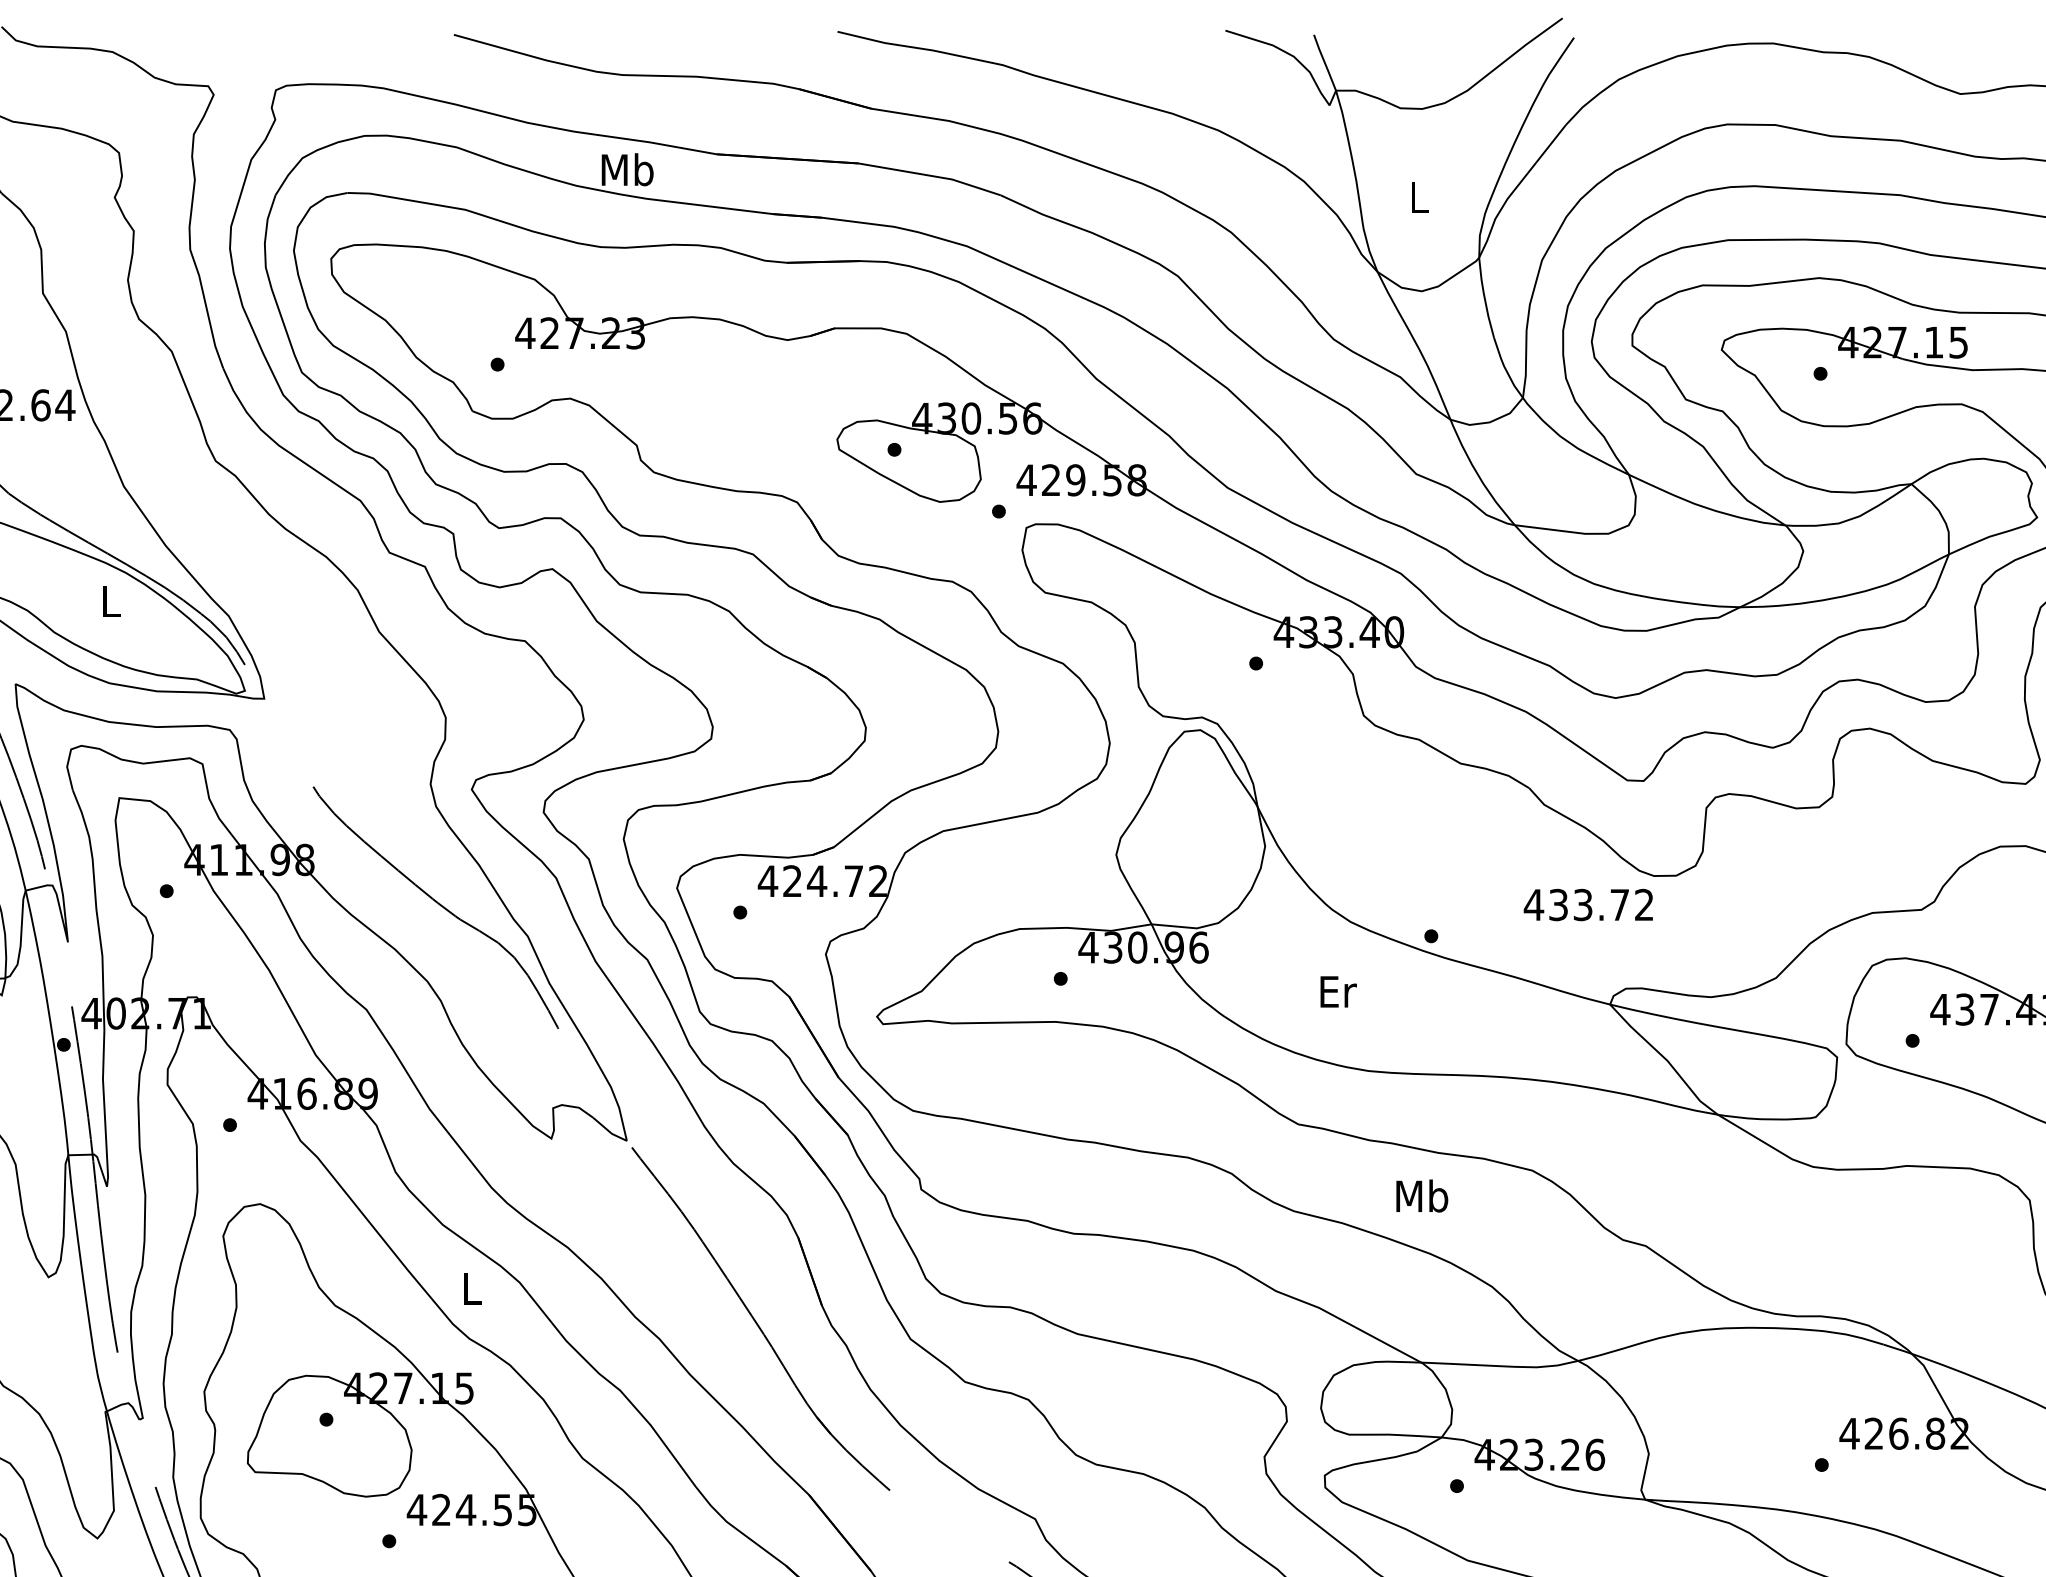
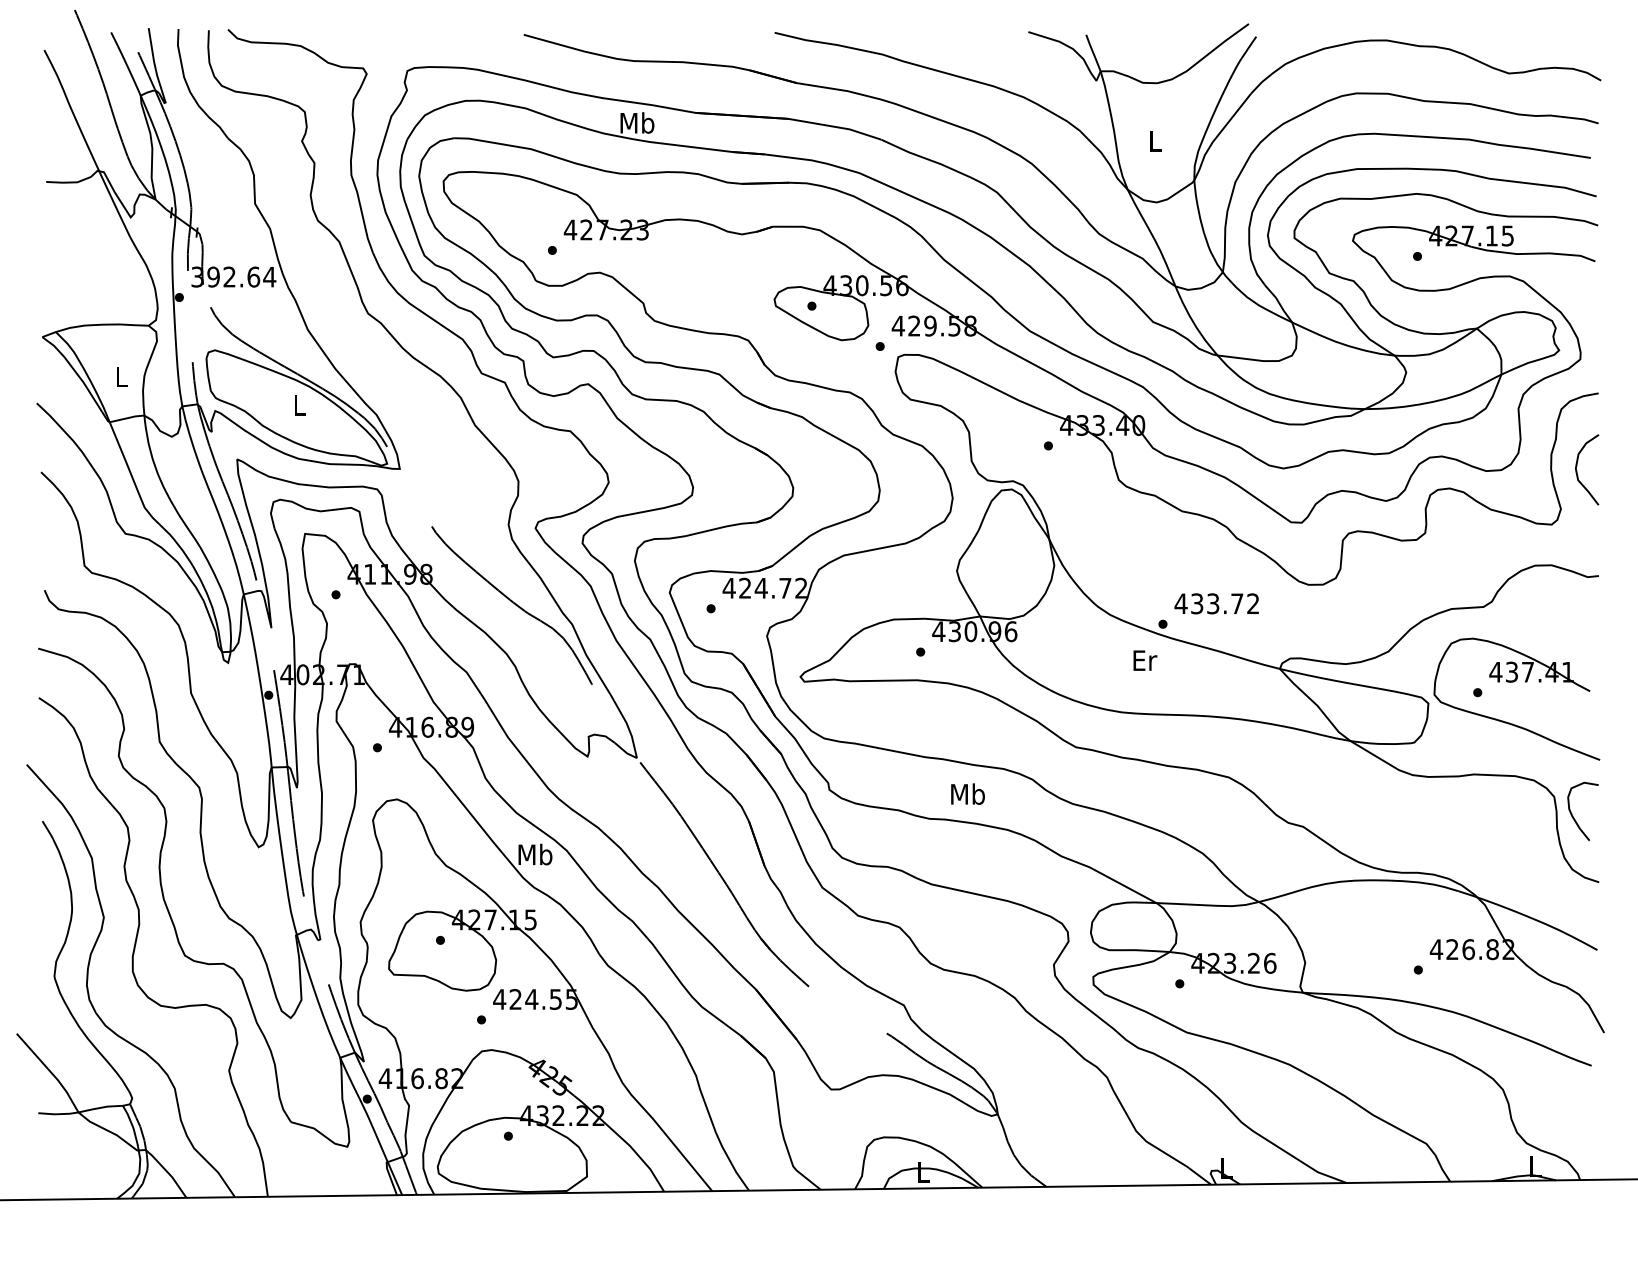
text: (1588, 904) -> (1216, 603), moved
text: (1338, 991) -> (1145, 660), moved
text: (1421, 1195) -> (967, 793), moved
text: (471, 1288) -> (535, 854), L -> Mb

